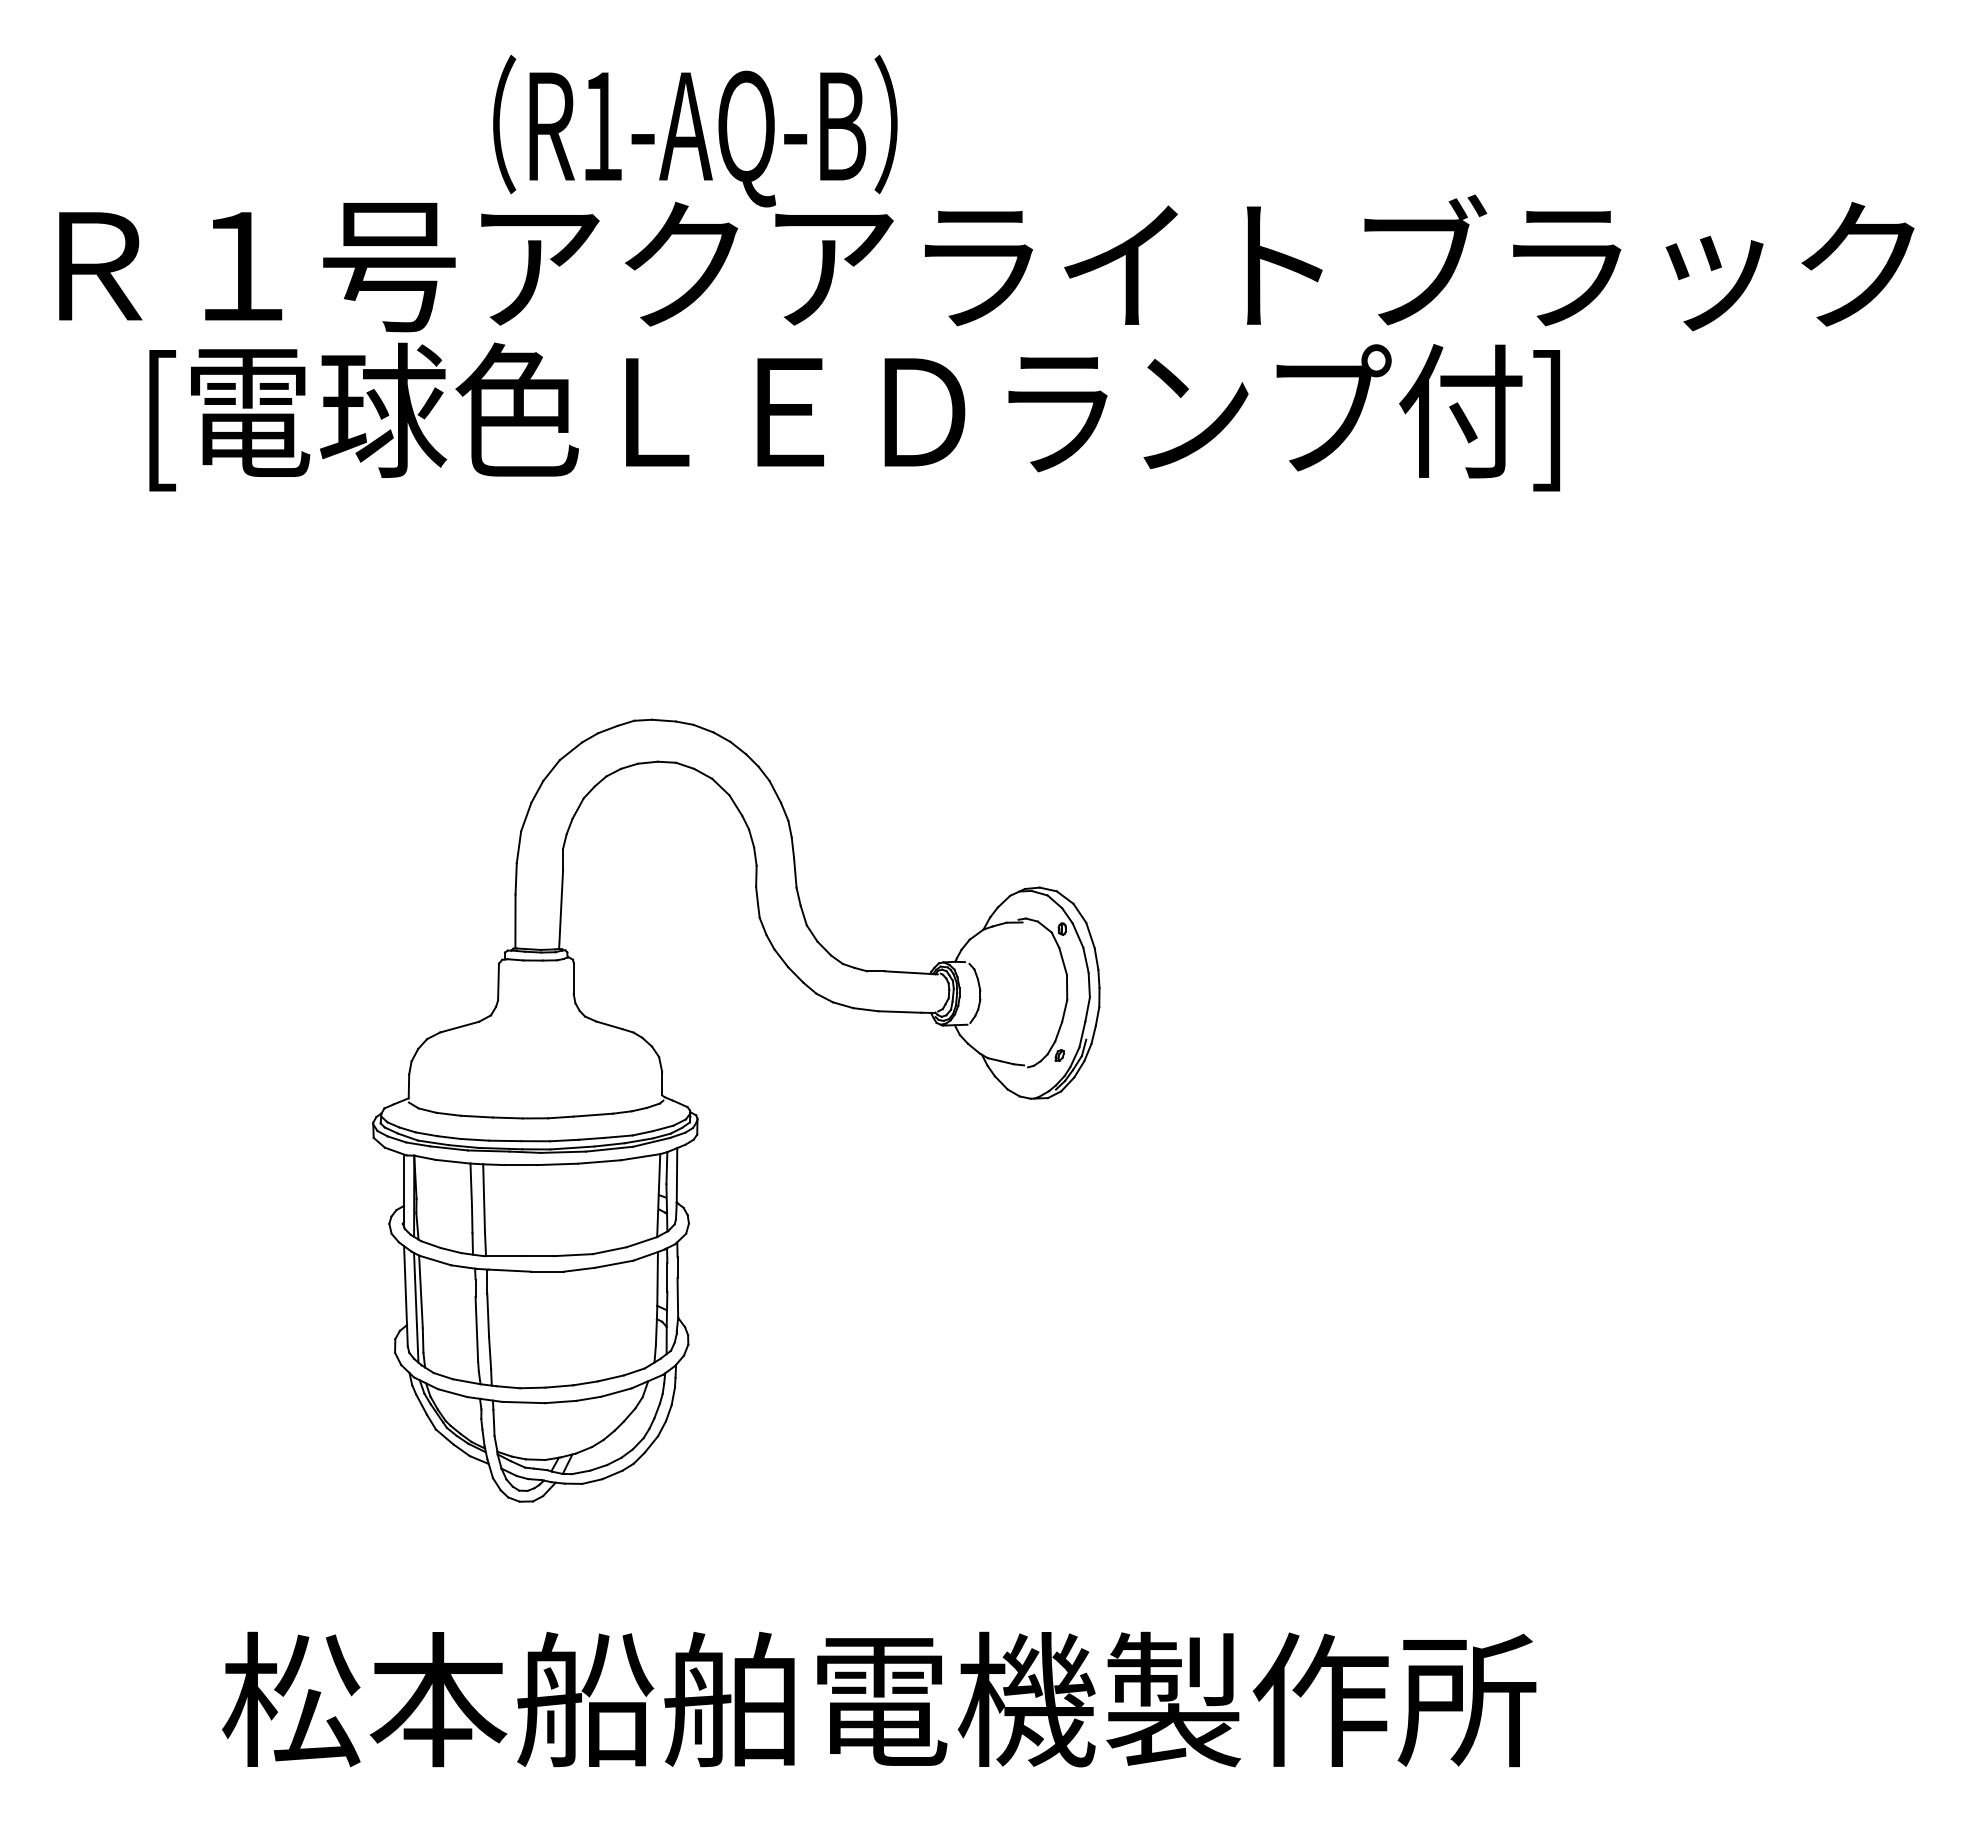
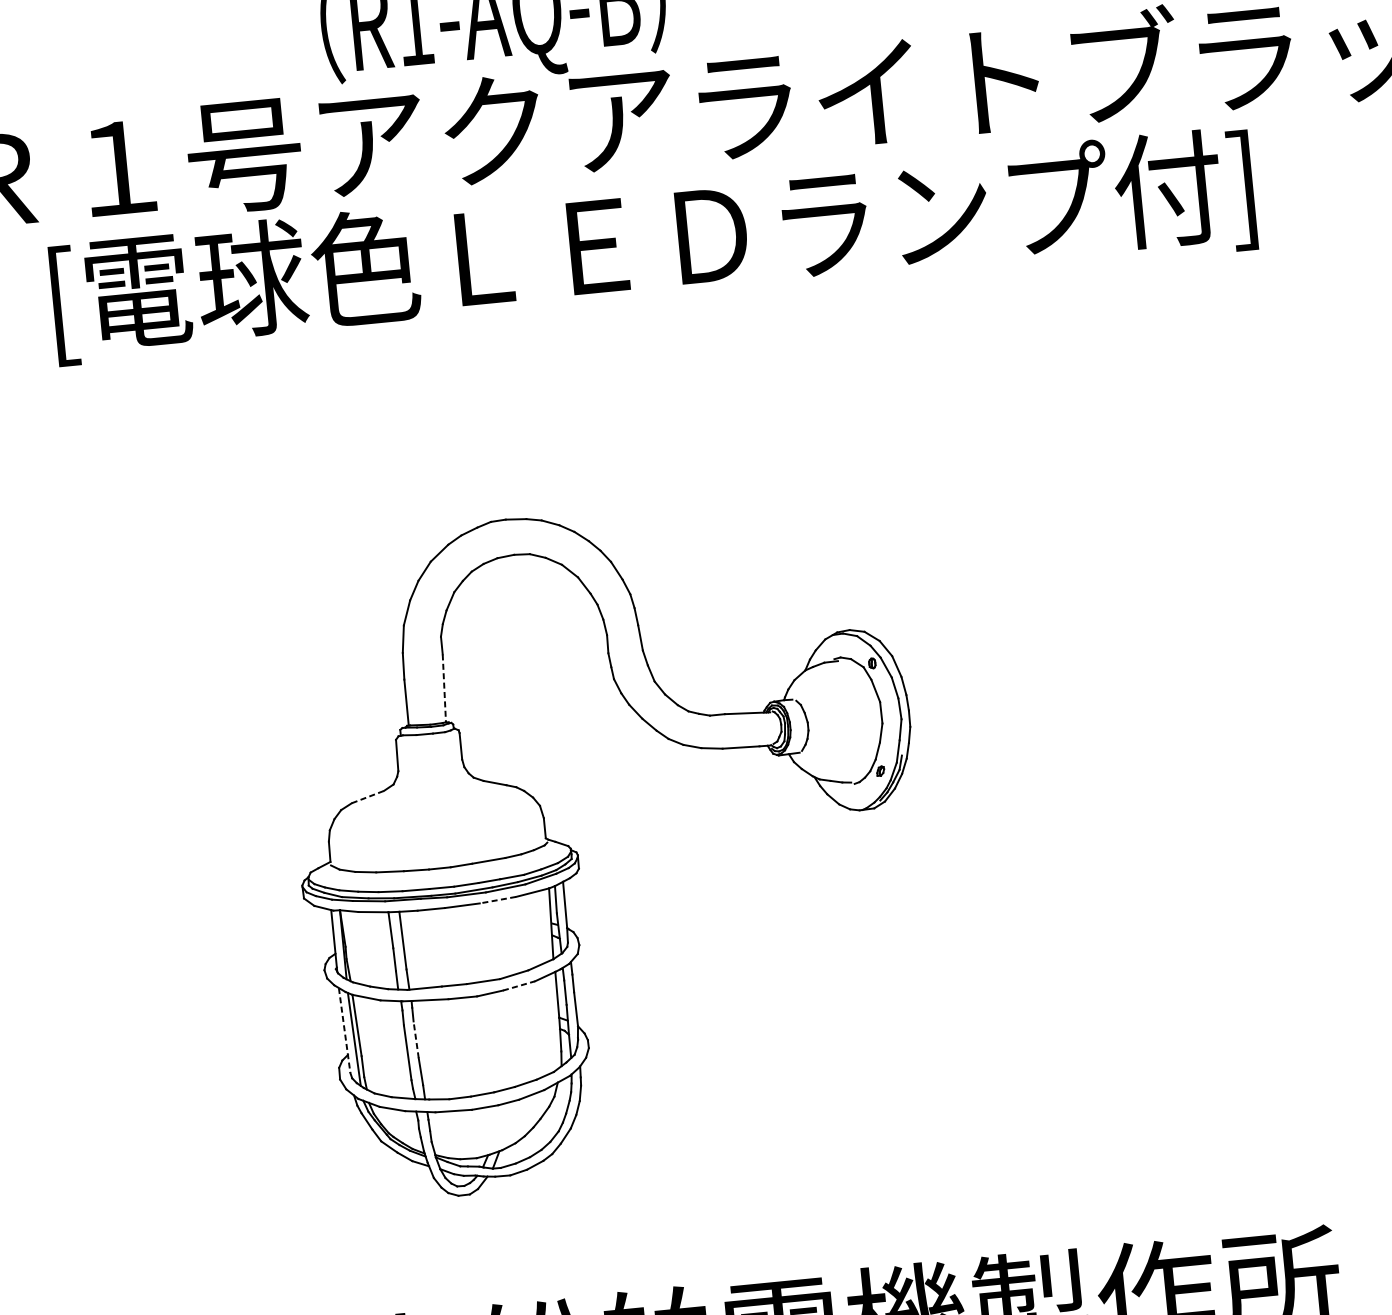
line: (561, 909) -> (444, 688), solid -> dashed
line: (460, 1026) -> (368, 796), solid -> dashed
line: (599, 1161) -> (498, 899), solid -> dashed
line: (614, 1264) -> (519, 986), solid -> dashed
line: (405, 1296) -> (344, 1030), solid -> dashed
line: (488, 1315) -> (416, 1039), solid -> dashed

